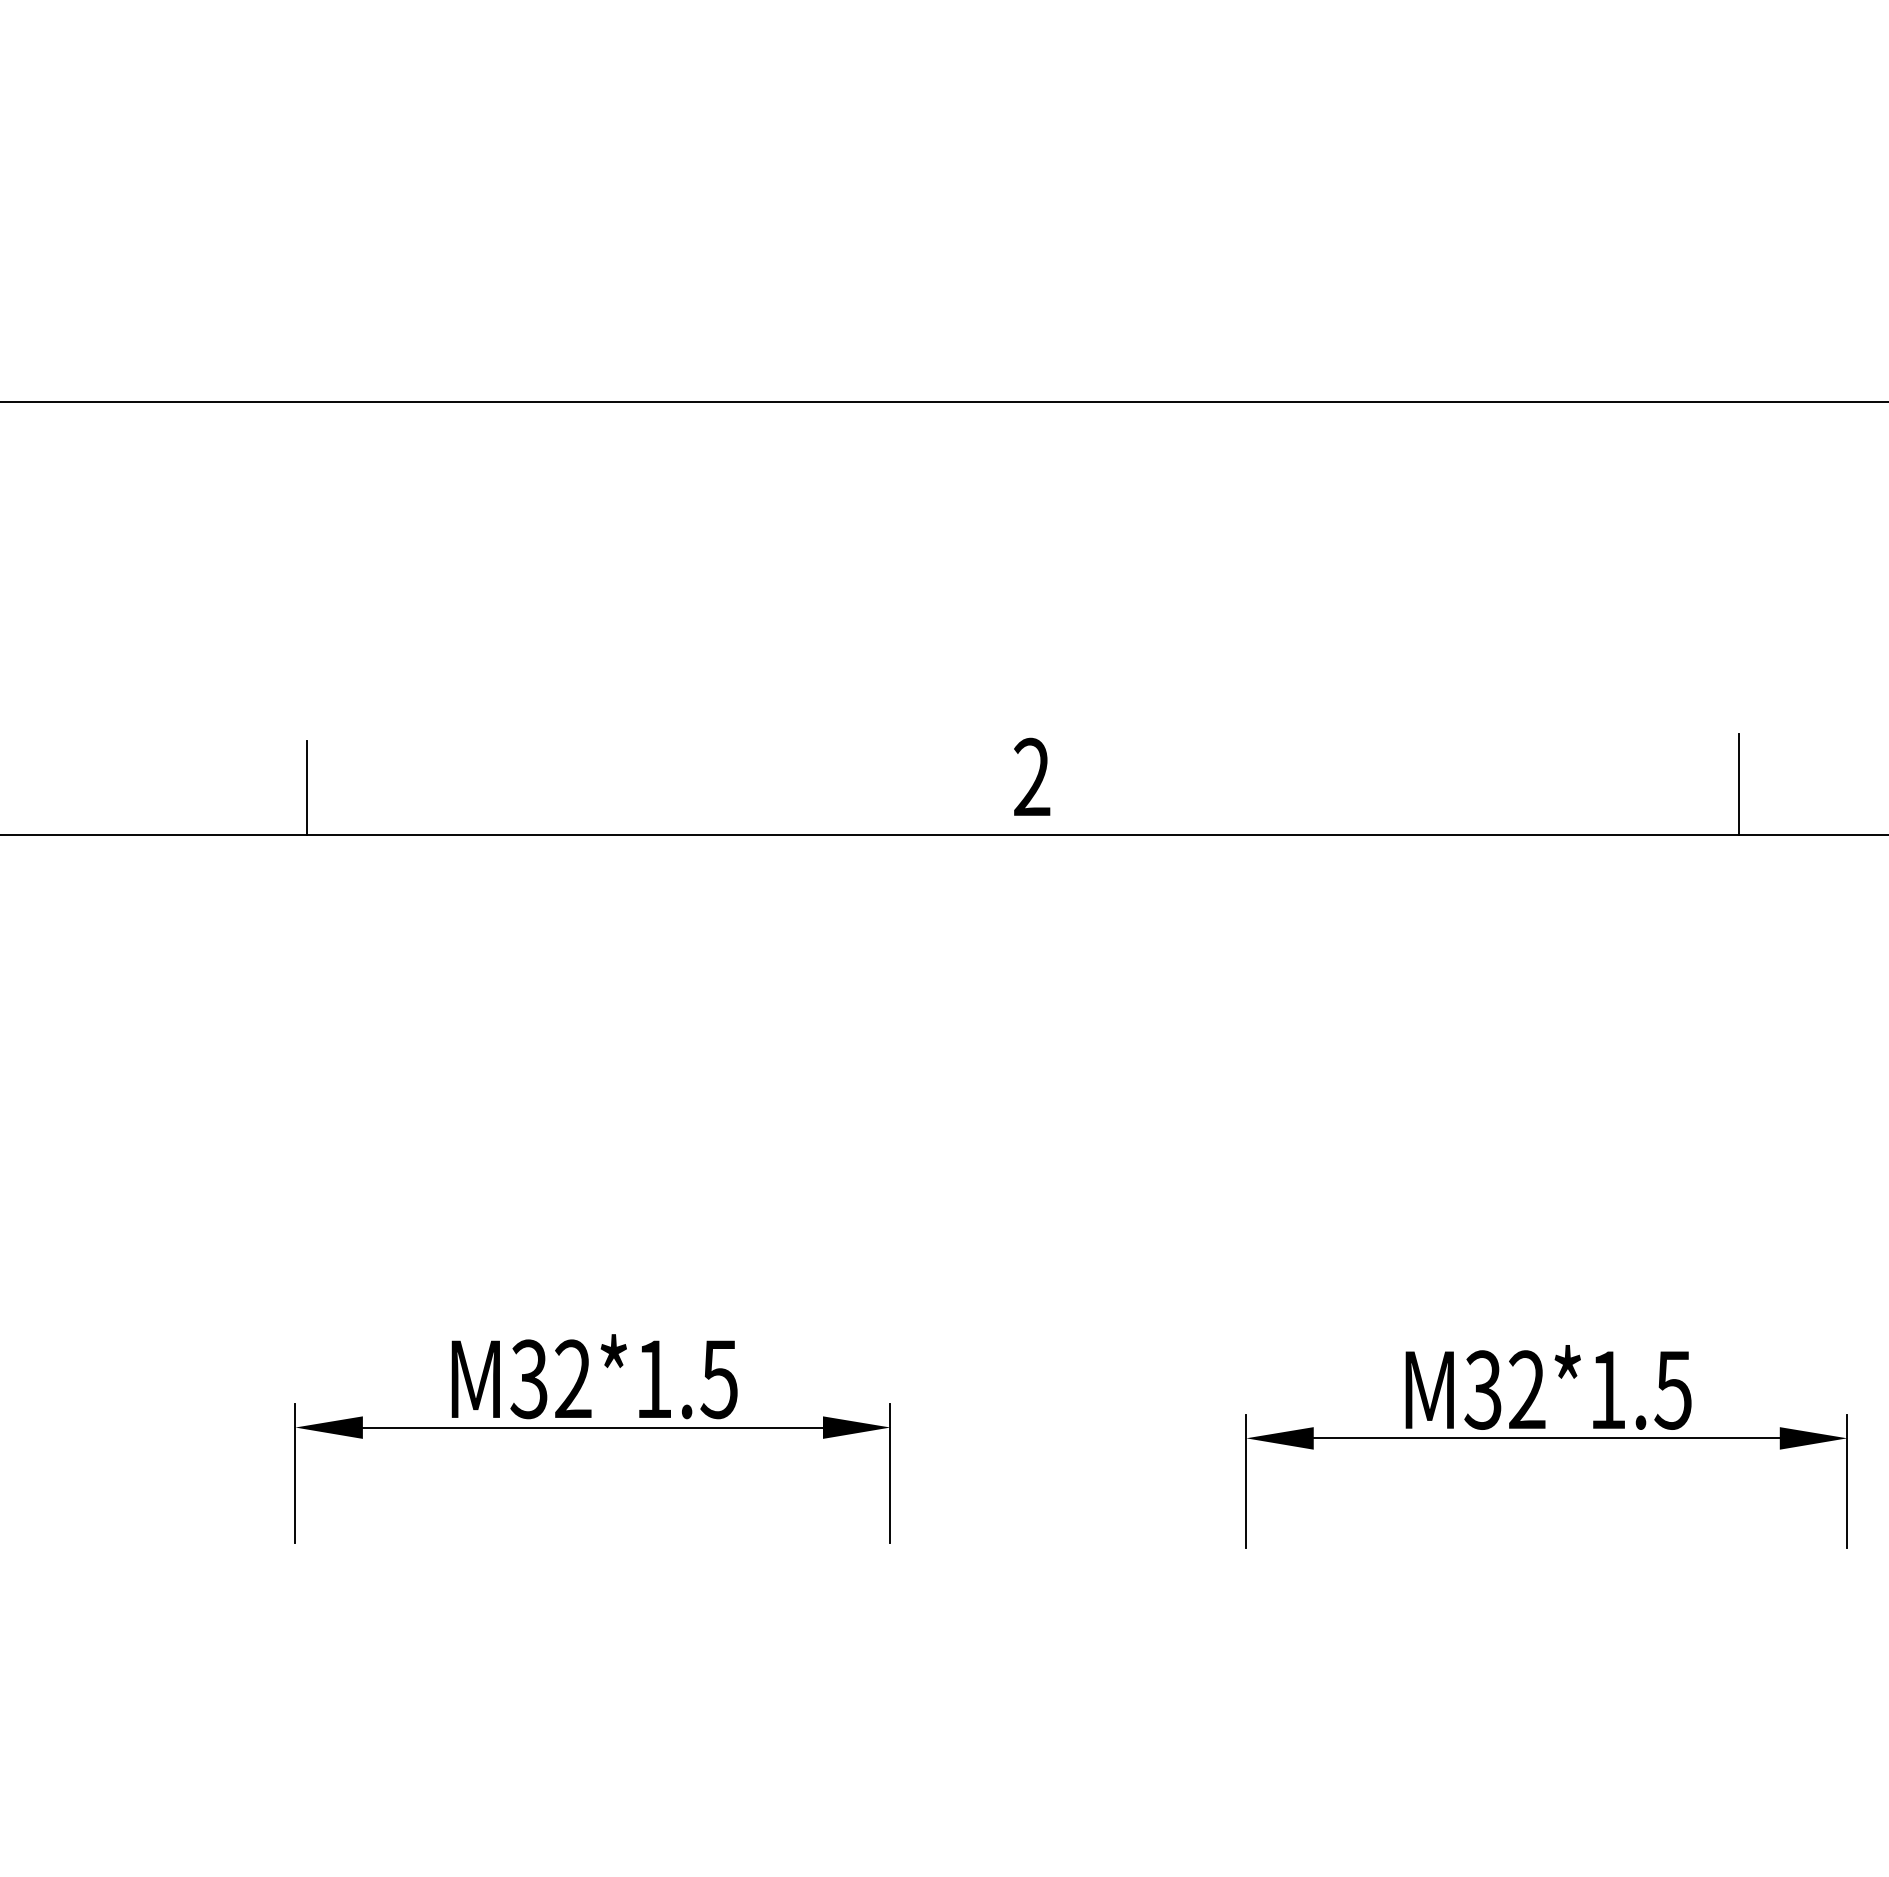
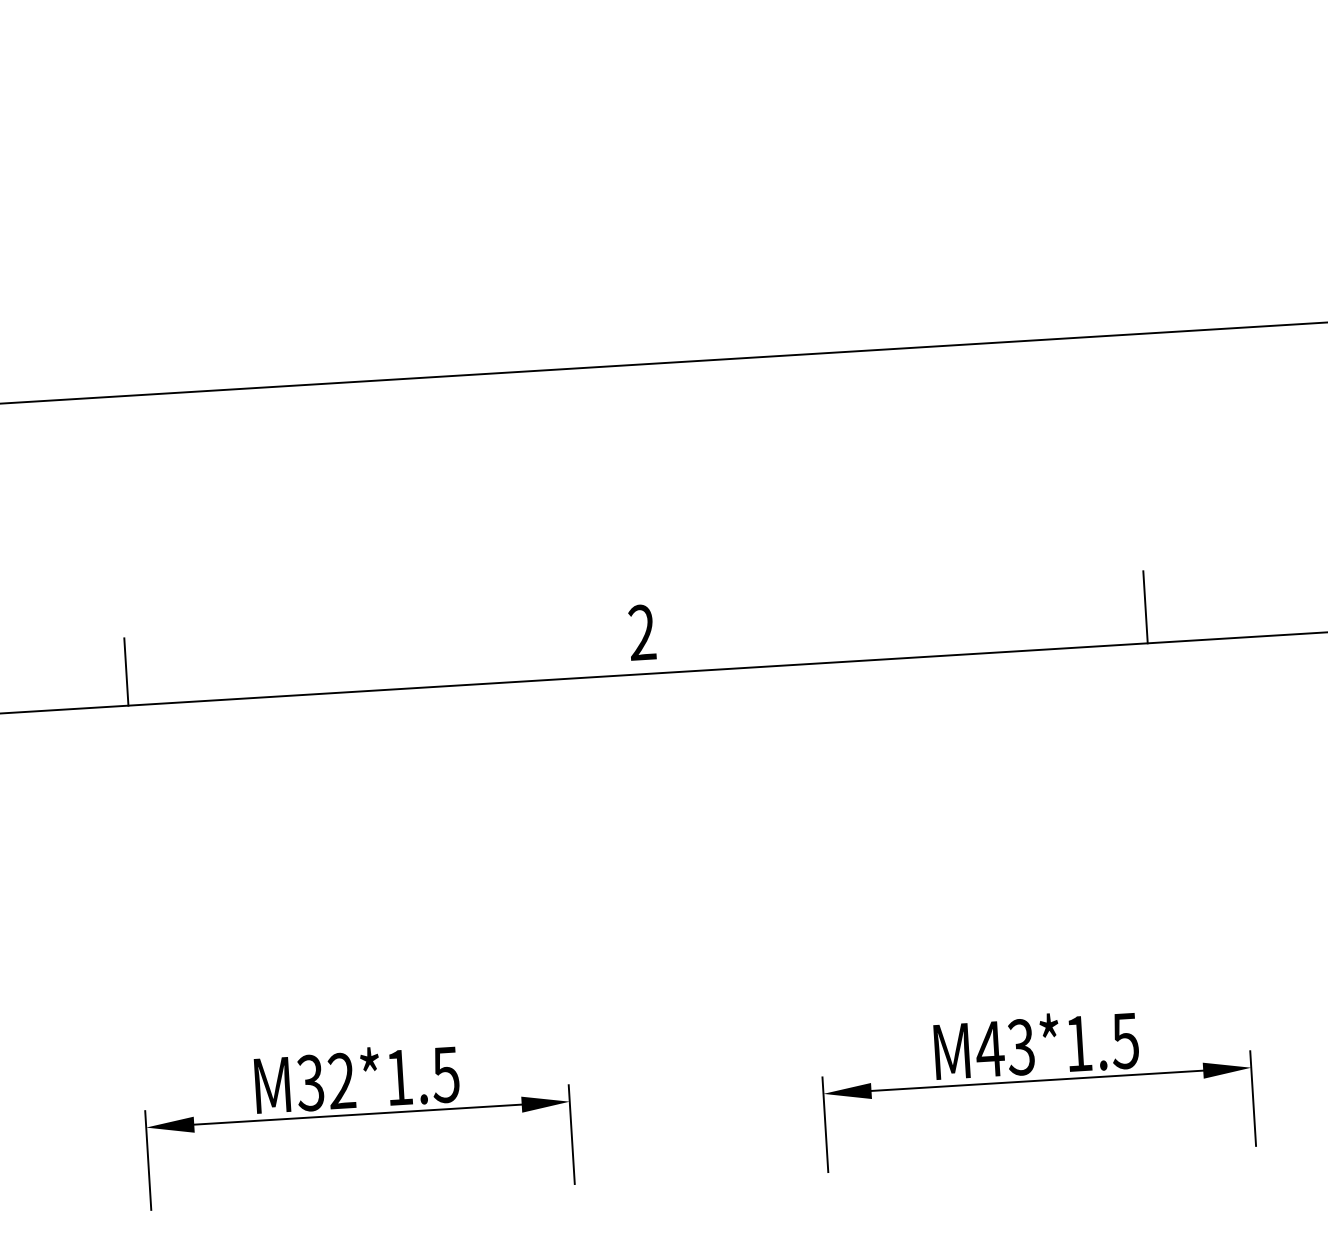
text: (1504, 1389) -> (1005, 1047), M32*1.5 -> M43*1.5

